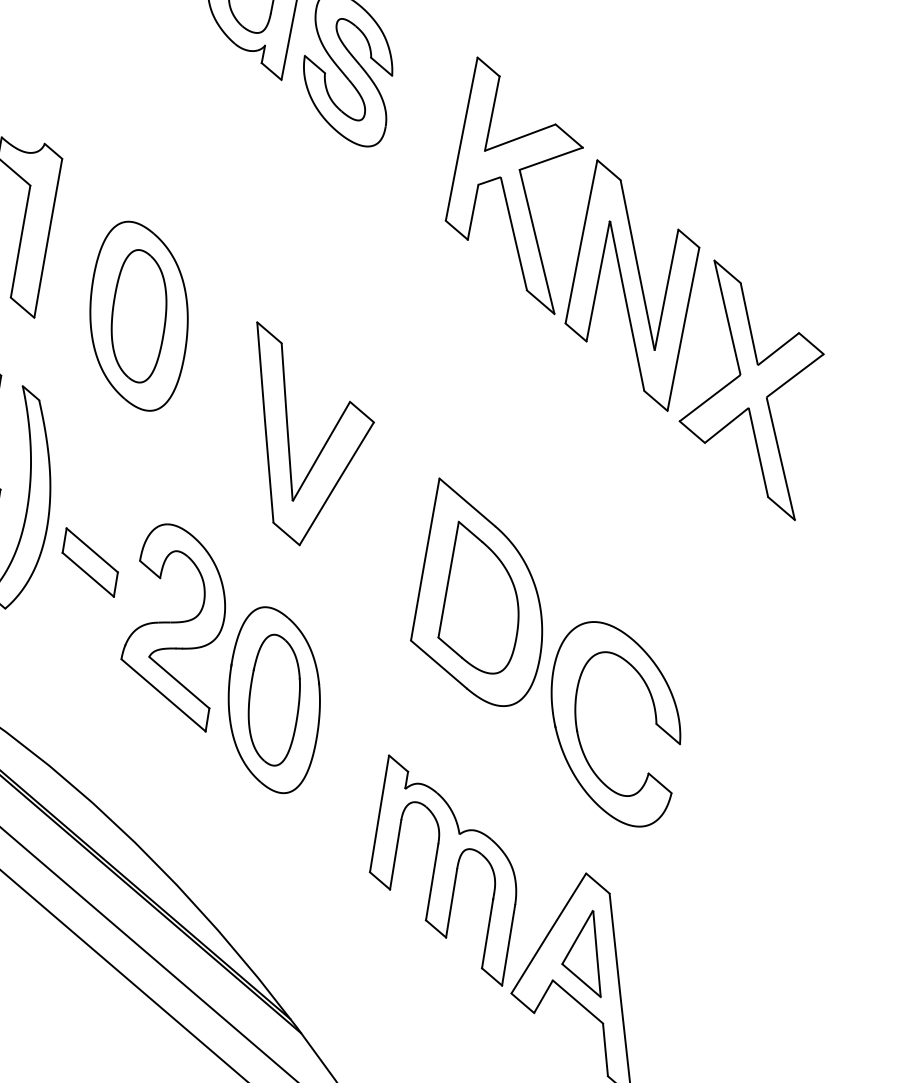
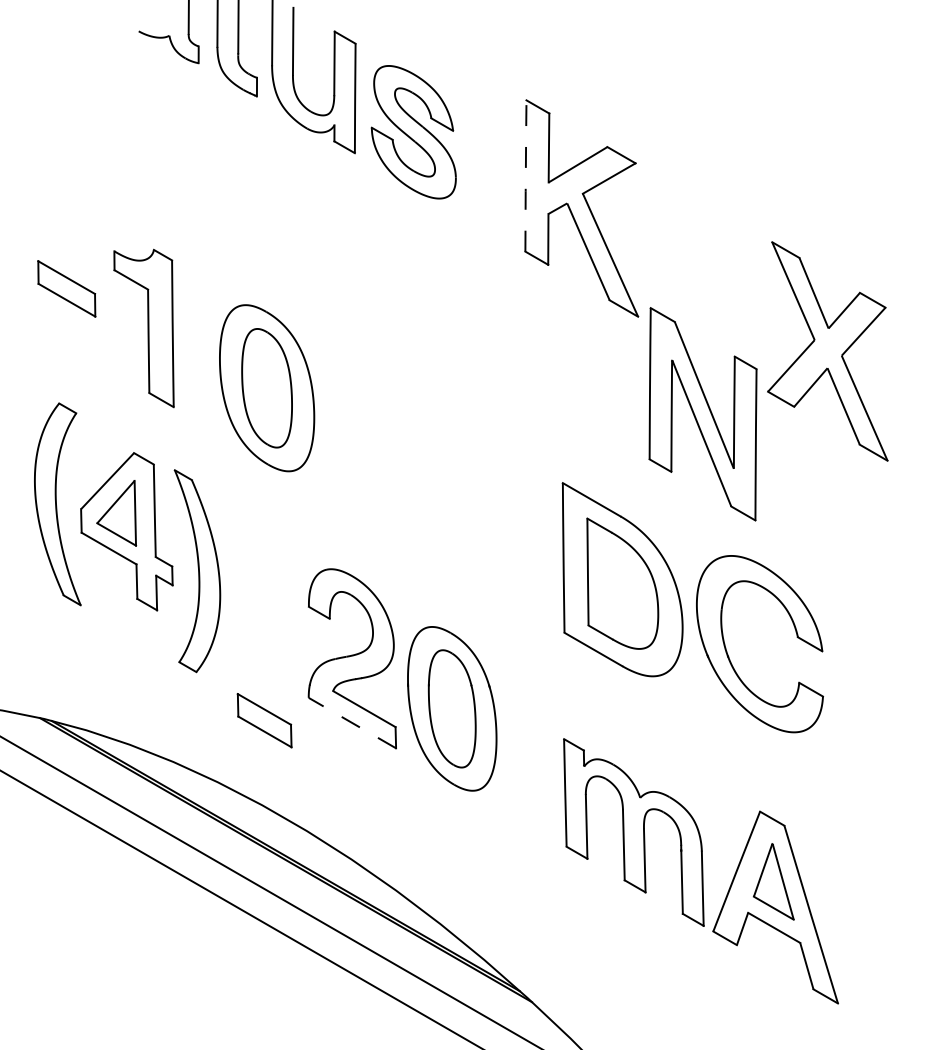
line: (461, 138) -> (525, 175), solid -> dashed
part: (631, 285) -> (702, 414), moved
part: (289, 439) -> (422, 473), removed
part: (90, 562) -> (264, 720), moved
line: (163, 694) -> (352, 722), solid -> dashed
part: (578, 730) -> (729, 656), moved

